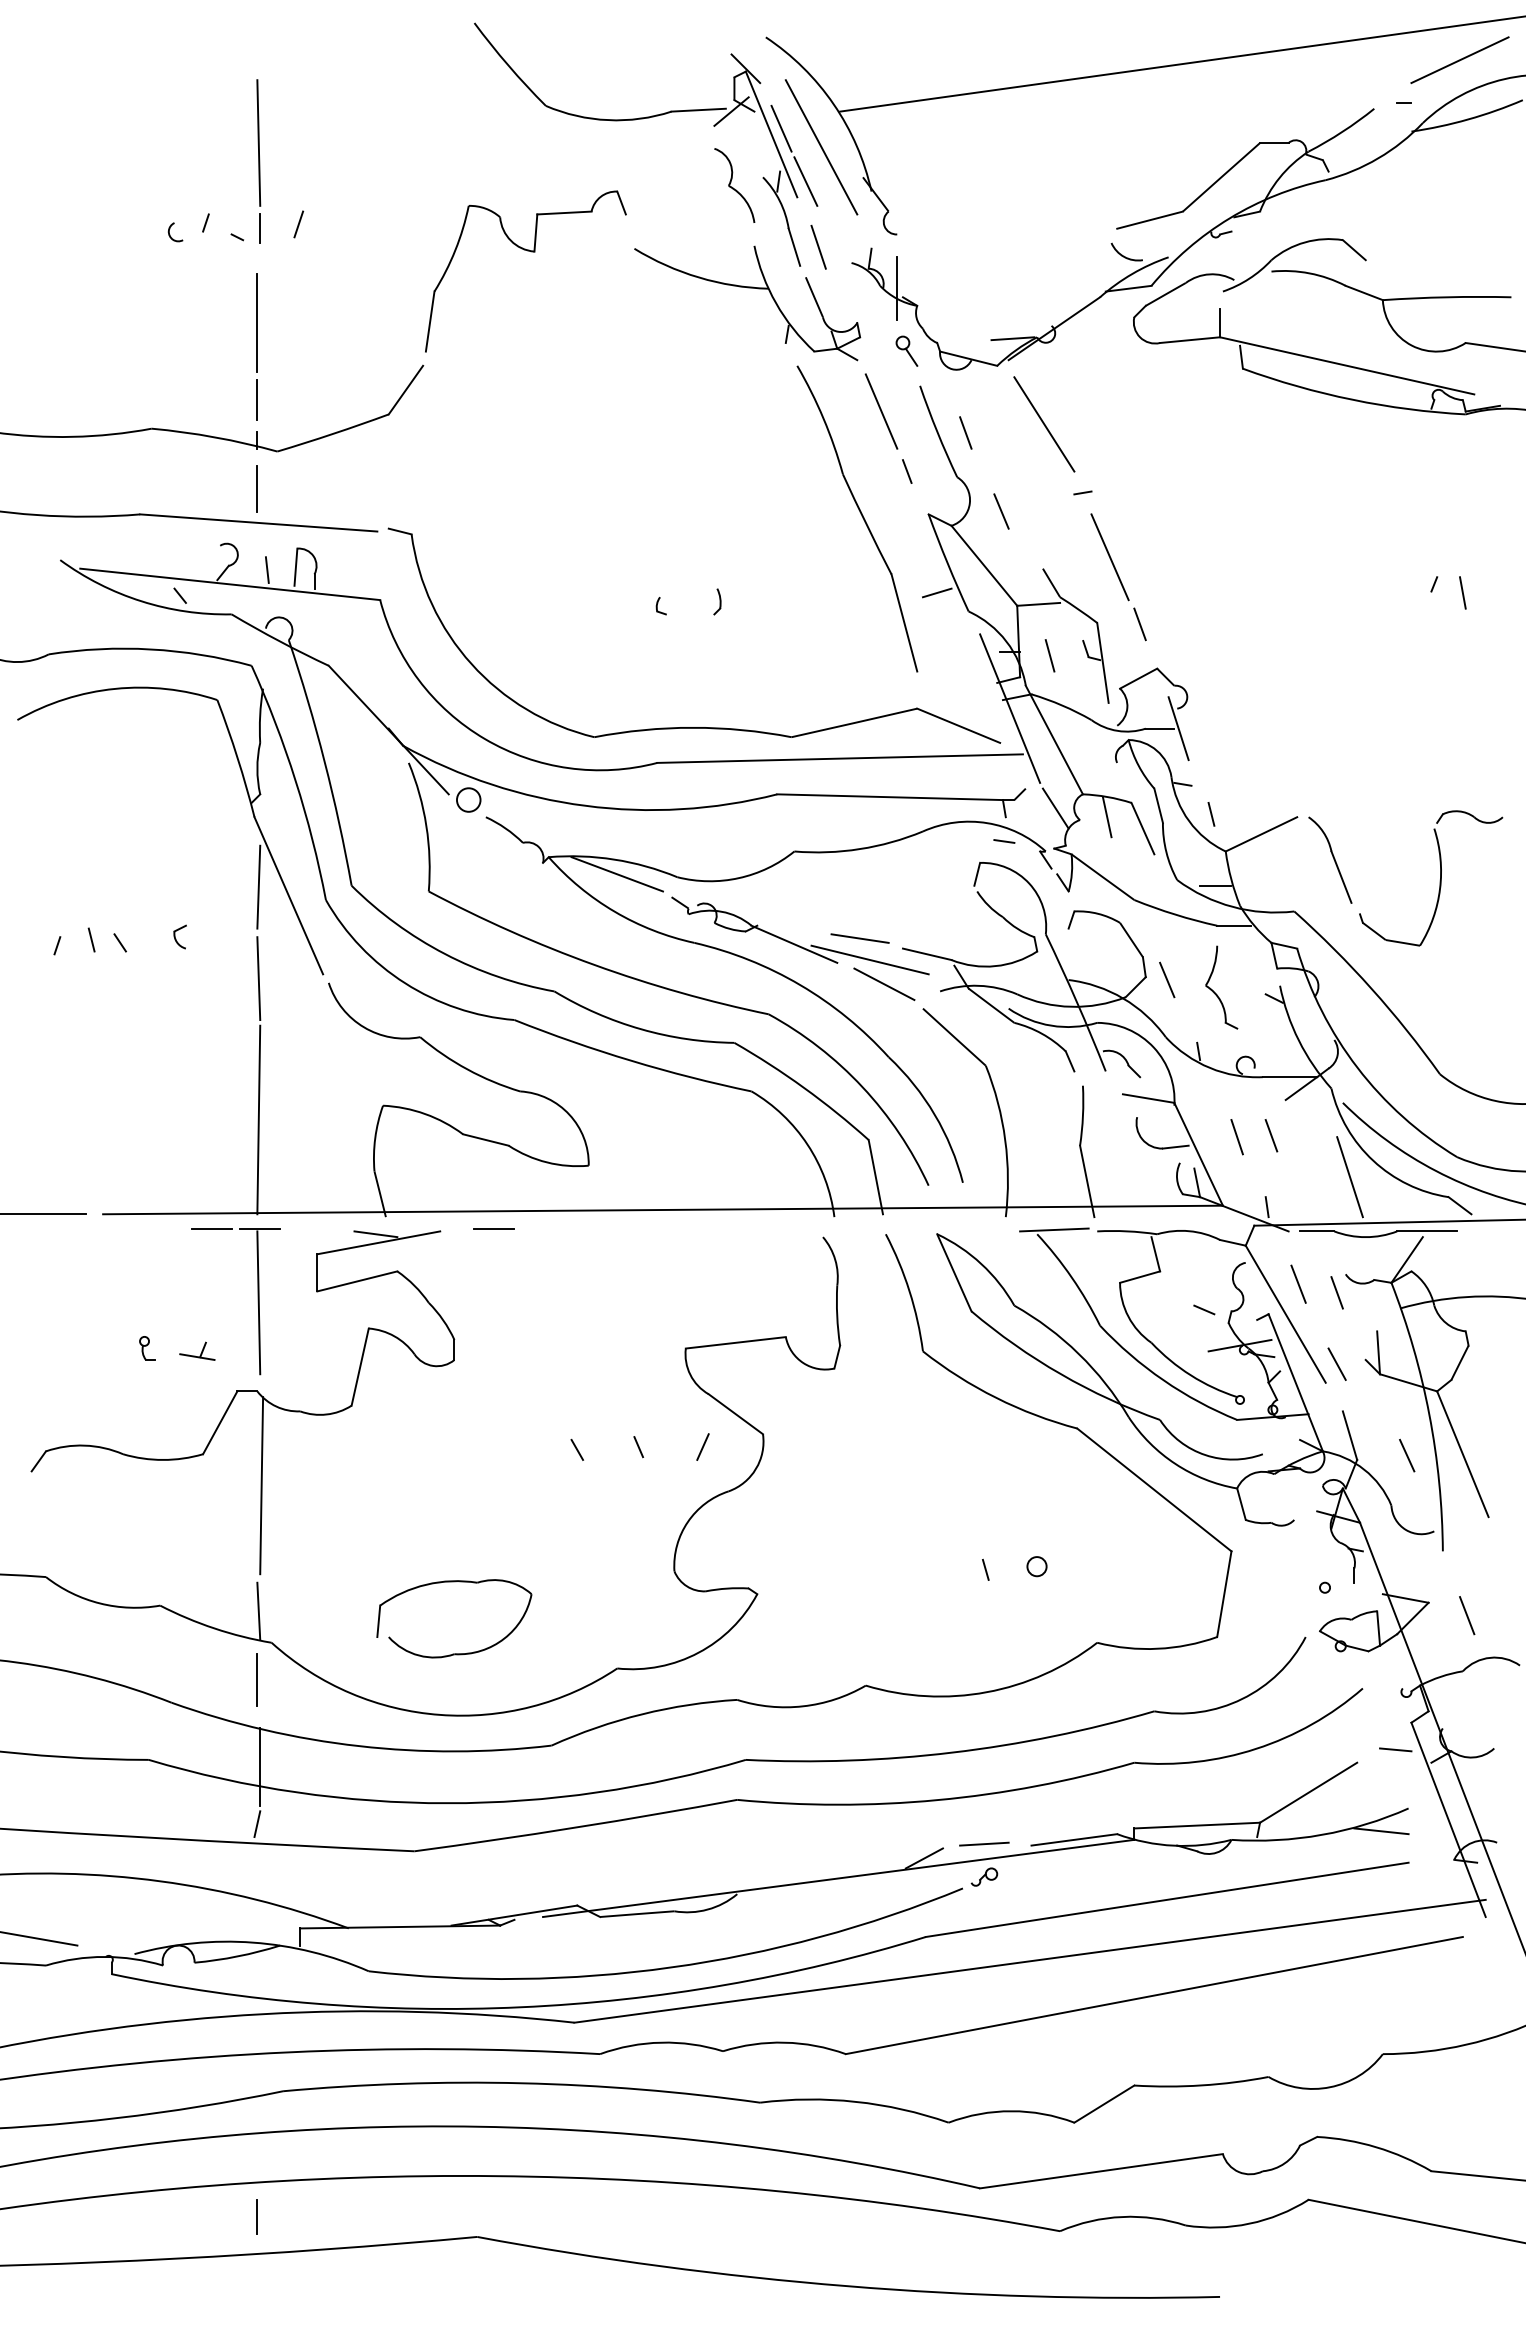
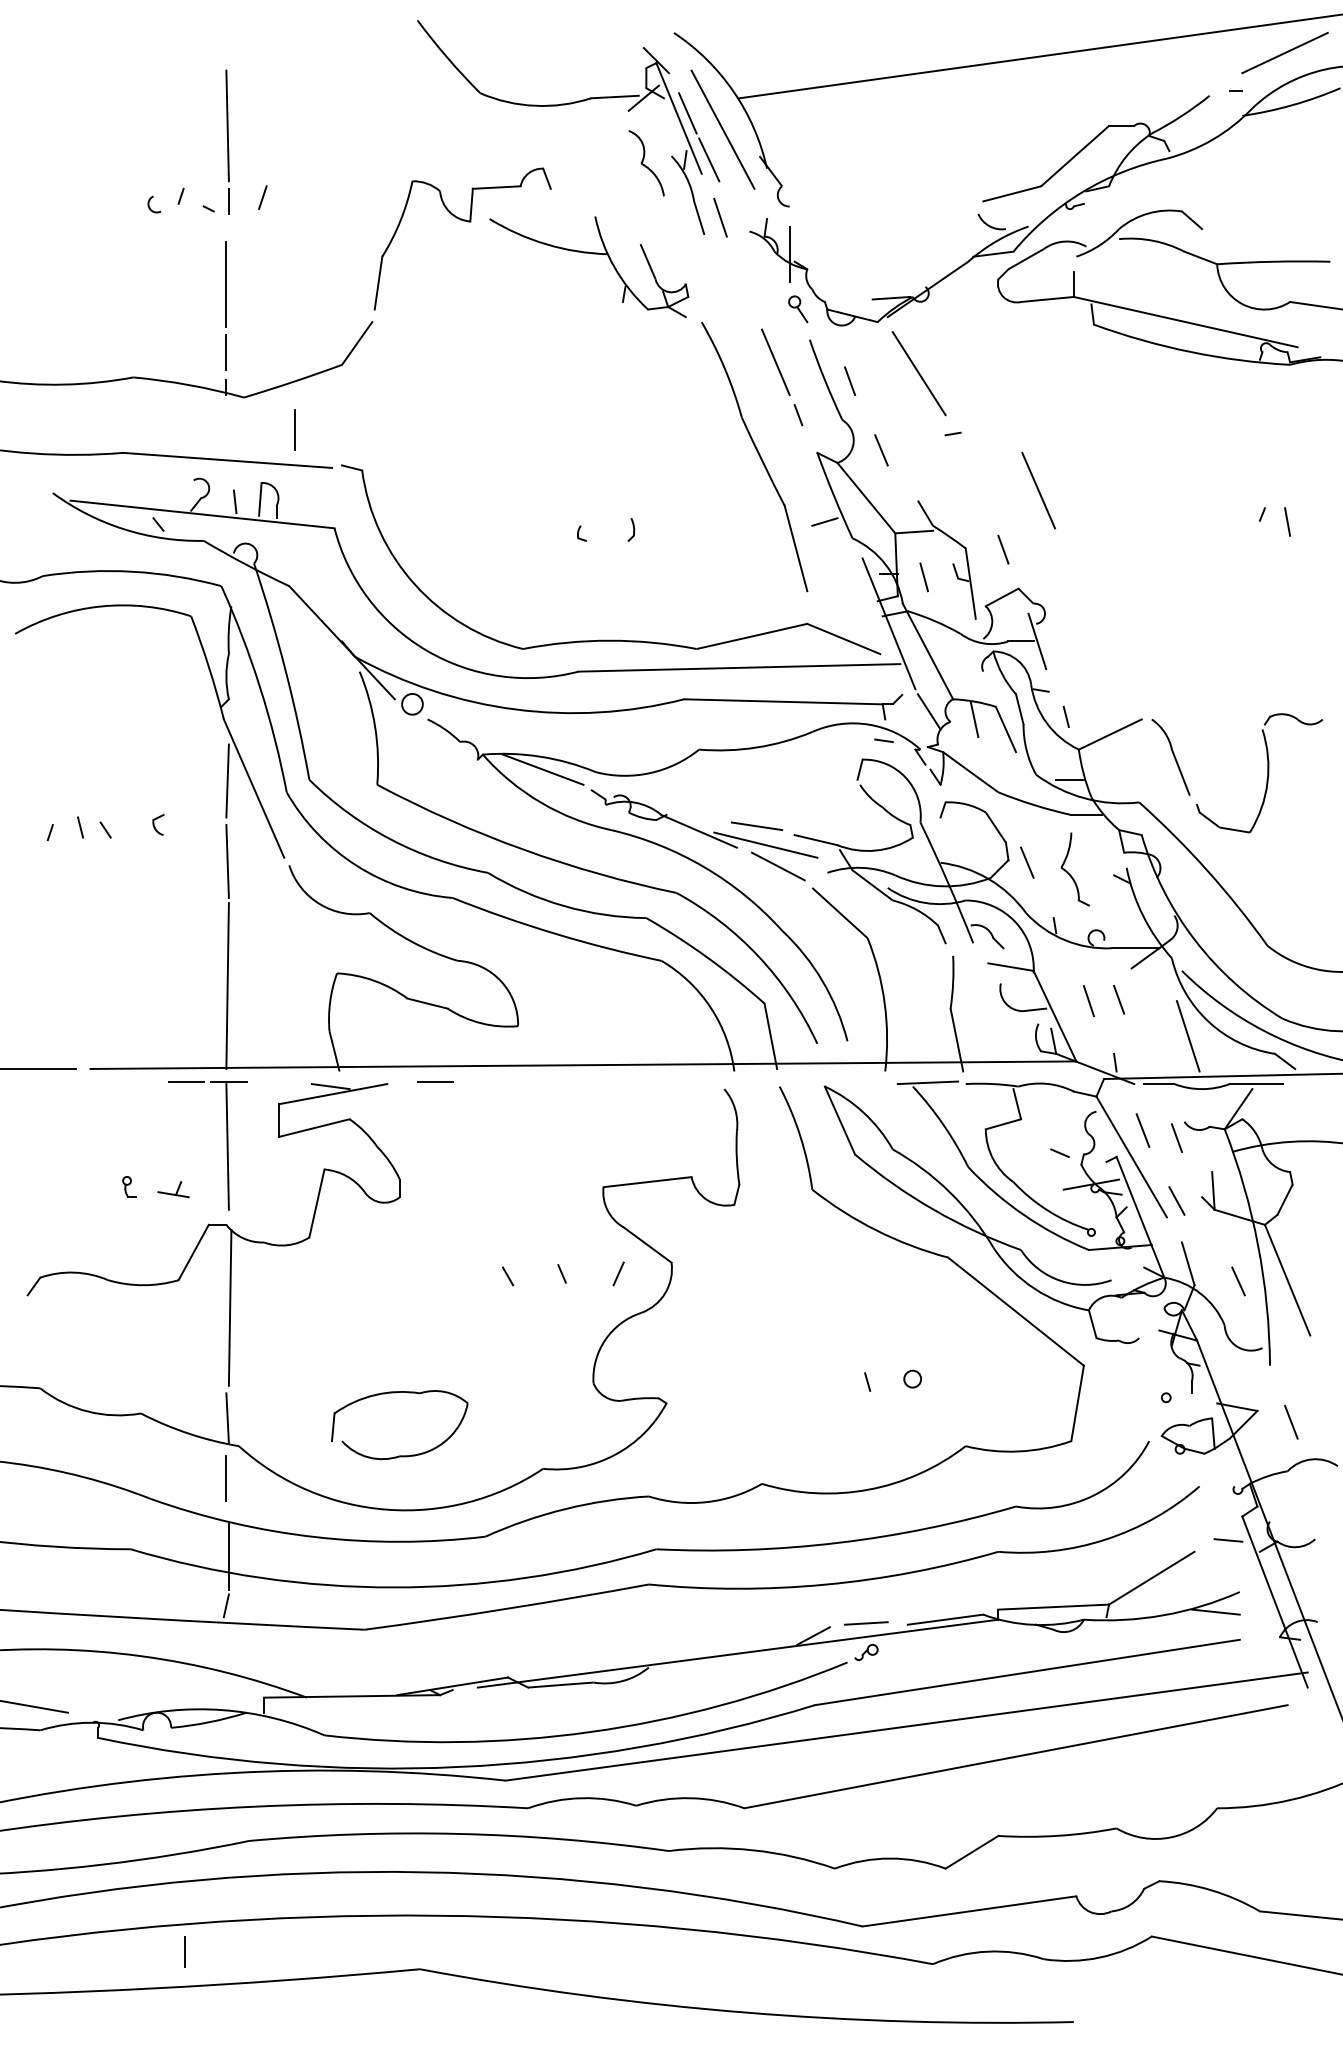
part: (747, 288) -> (589, 254), moved
line: (256, 488) -> (294, 430), moved
line: (1109, 557) -> (1038, 490), moved
line: (256, 2216) -> (184, 1951), moved

